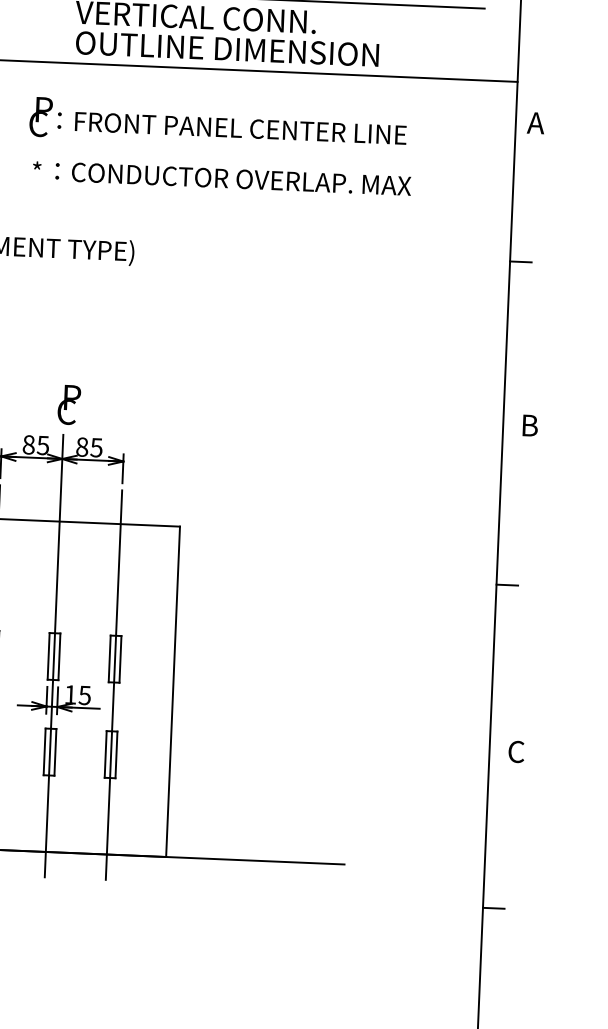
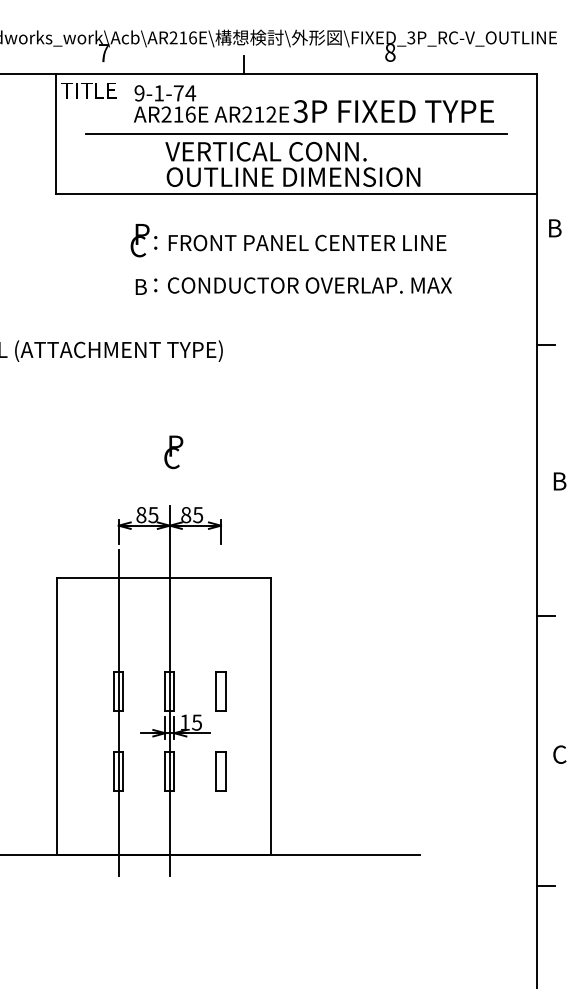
text: (536, 123) -> (554, 228), A -> B
text: (39, 170) -> (140, 285), * -> B
text: (68, 405) -> (173, 452), moved
line: (114, 684) -> (221, 712), removed

